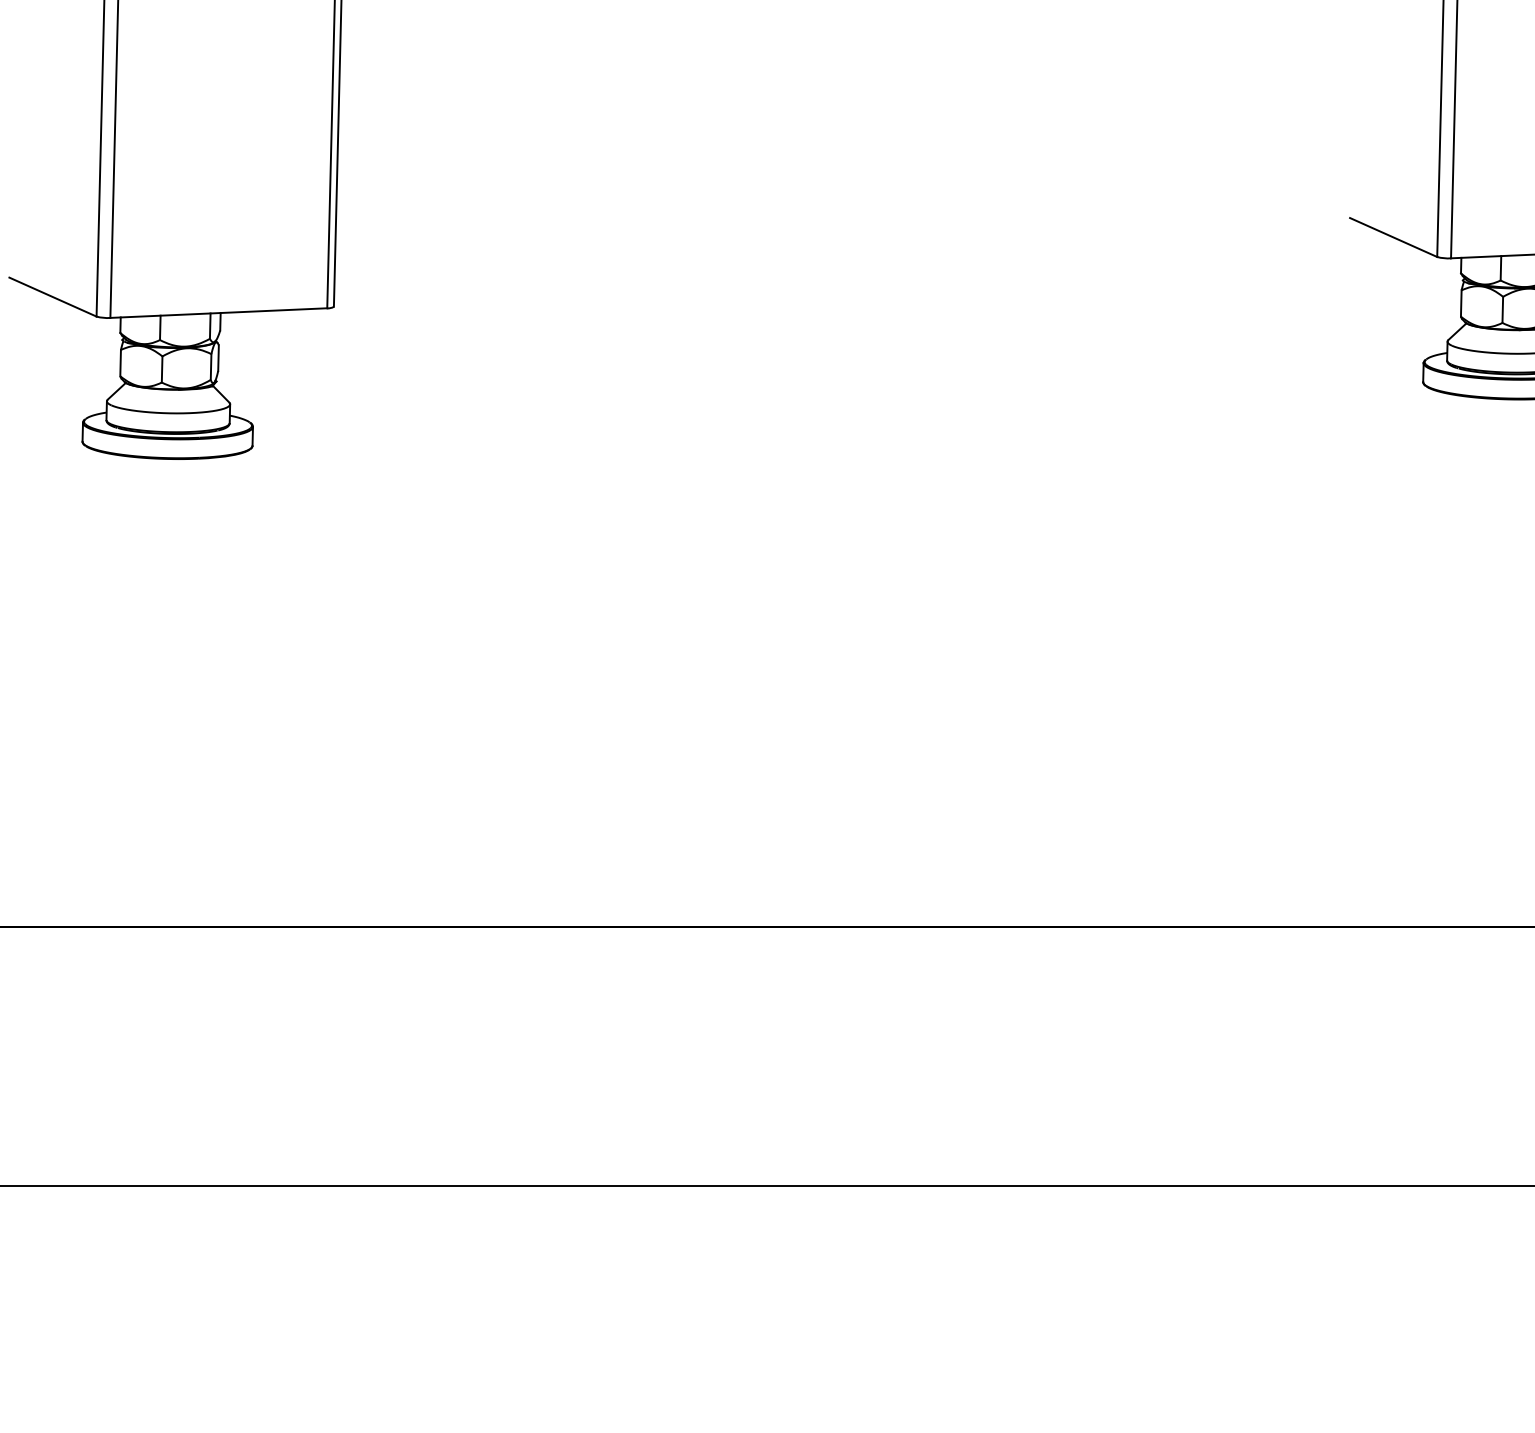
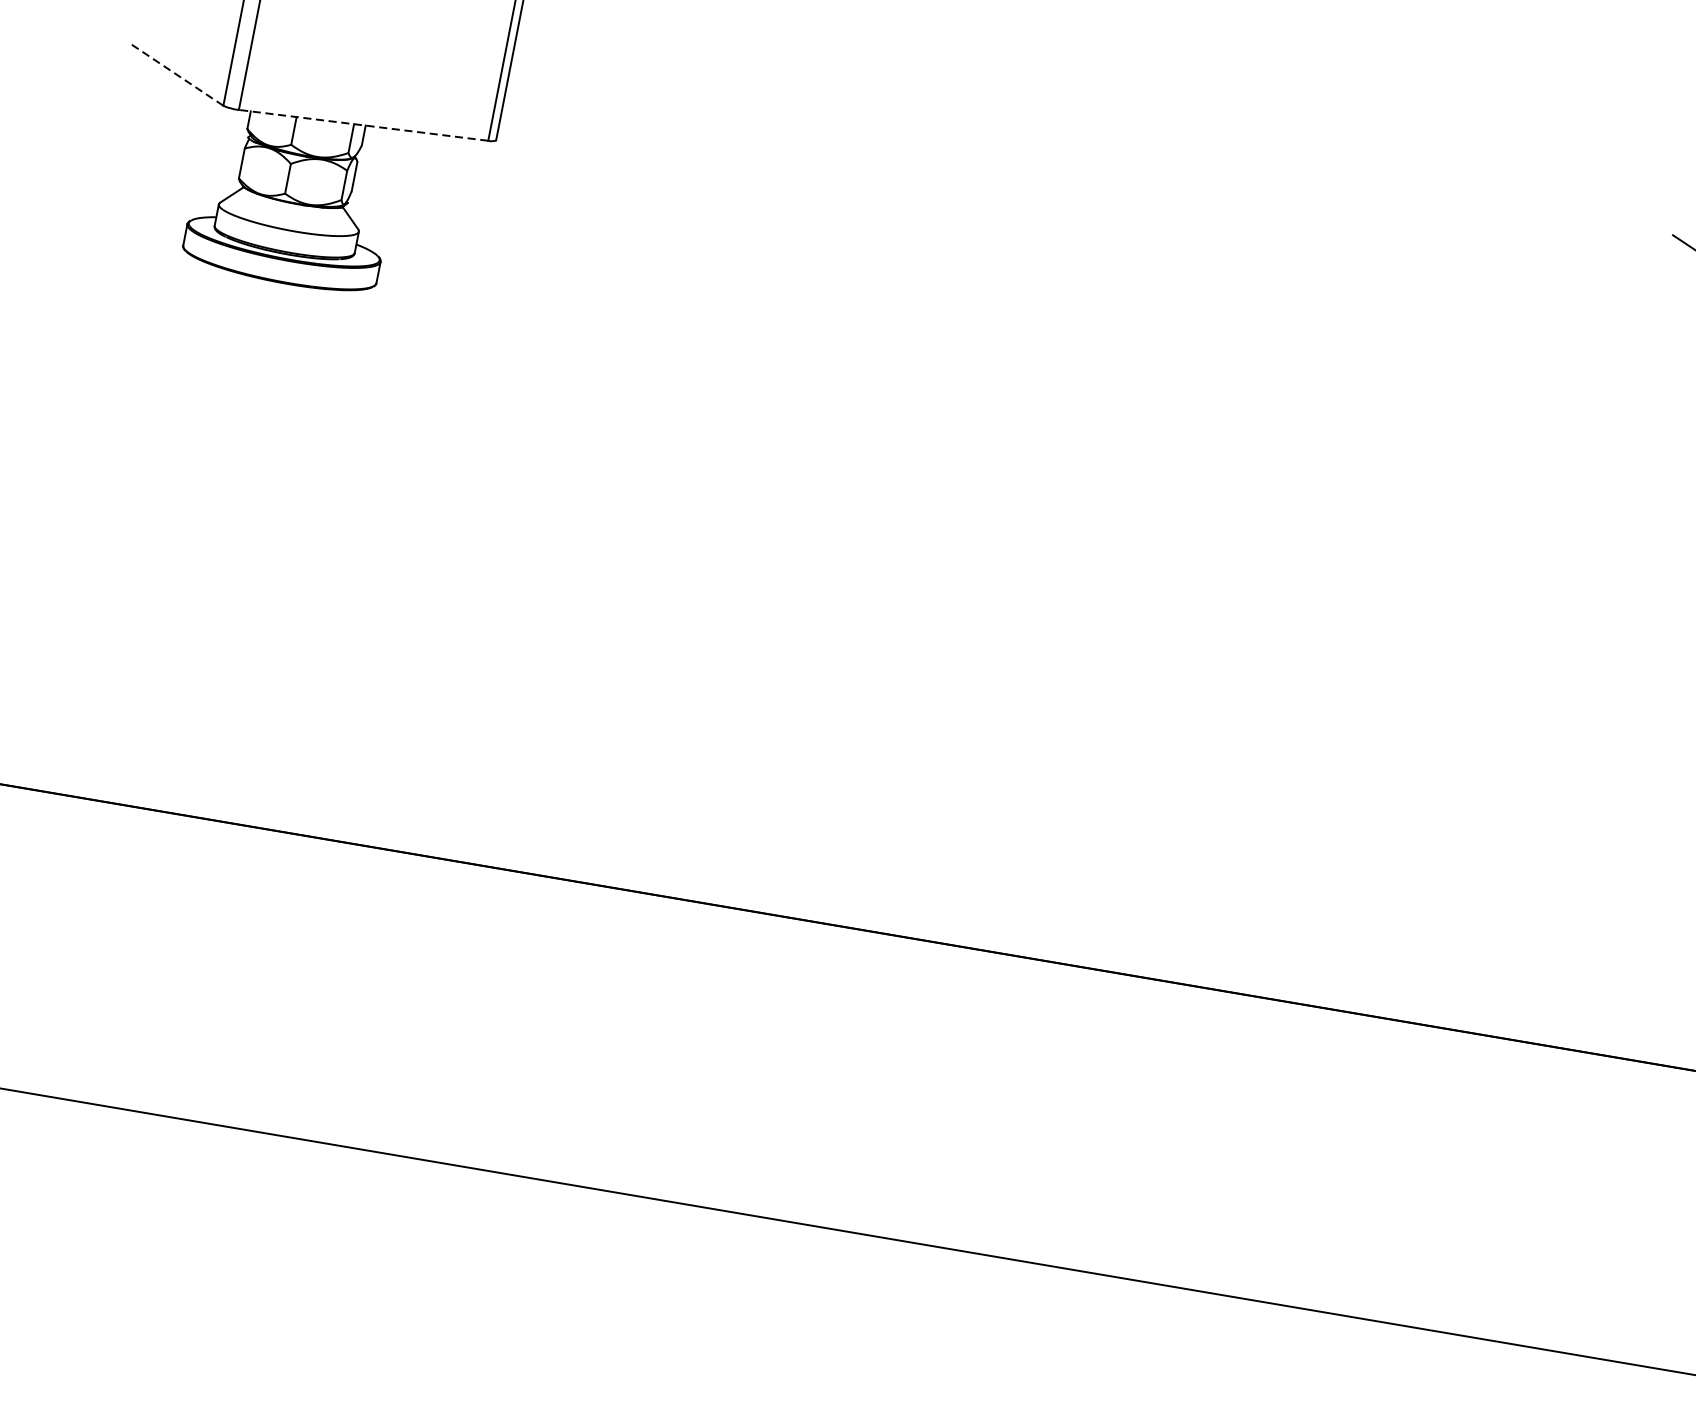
line: (52, 297) -> (176, 75), solid -> dashed
line: (218, 313) -> (363, 125), solid -> dashed

